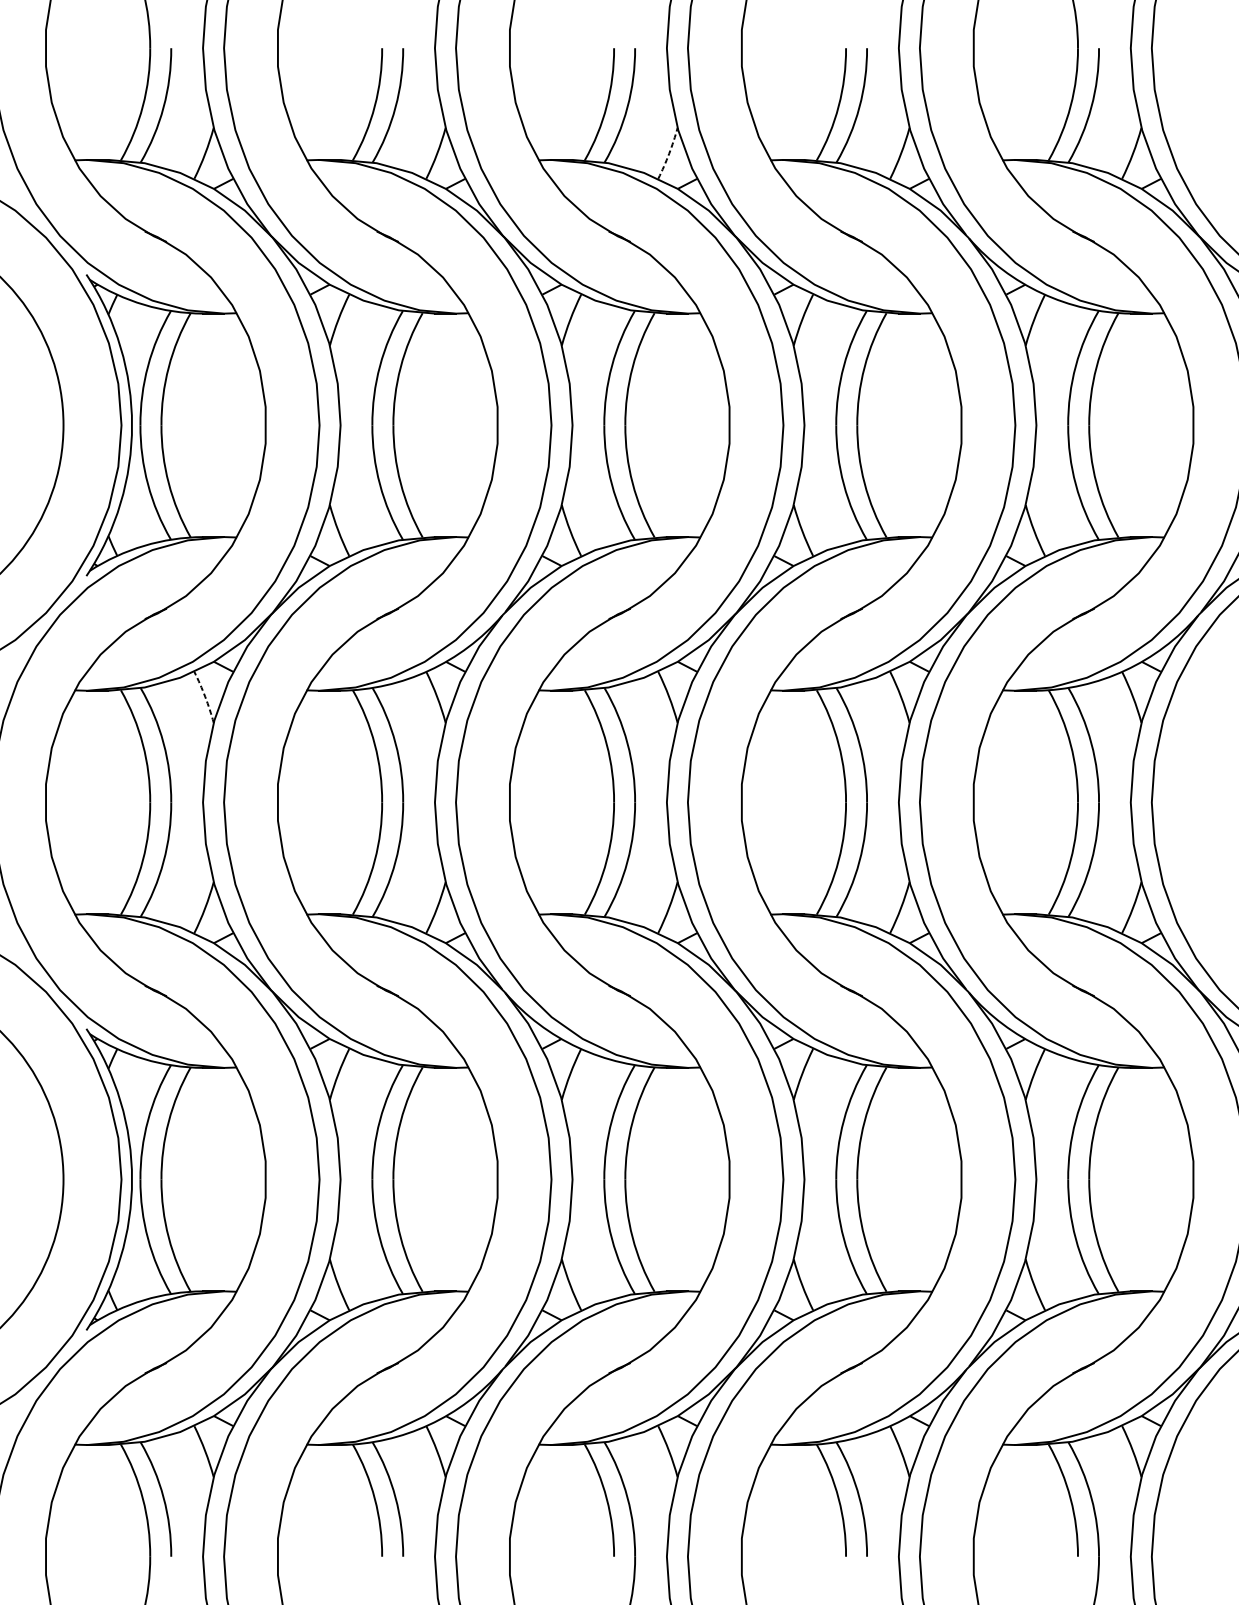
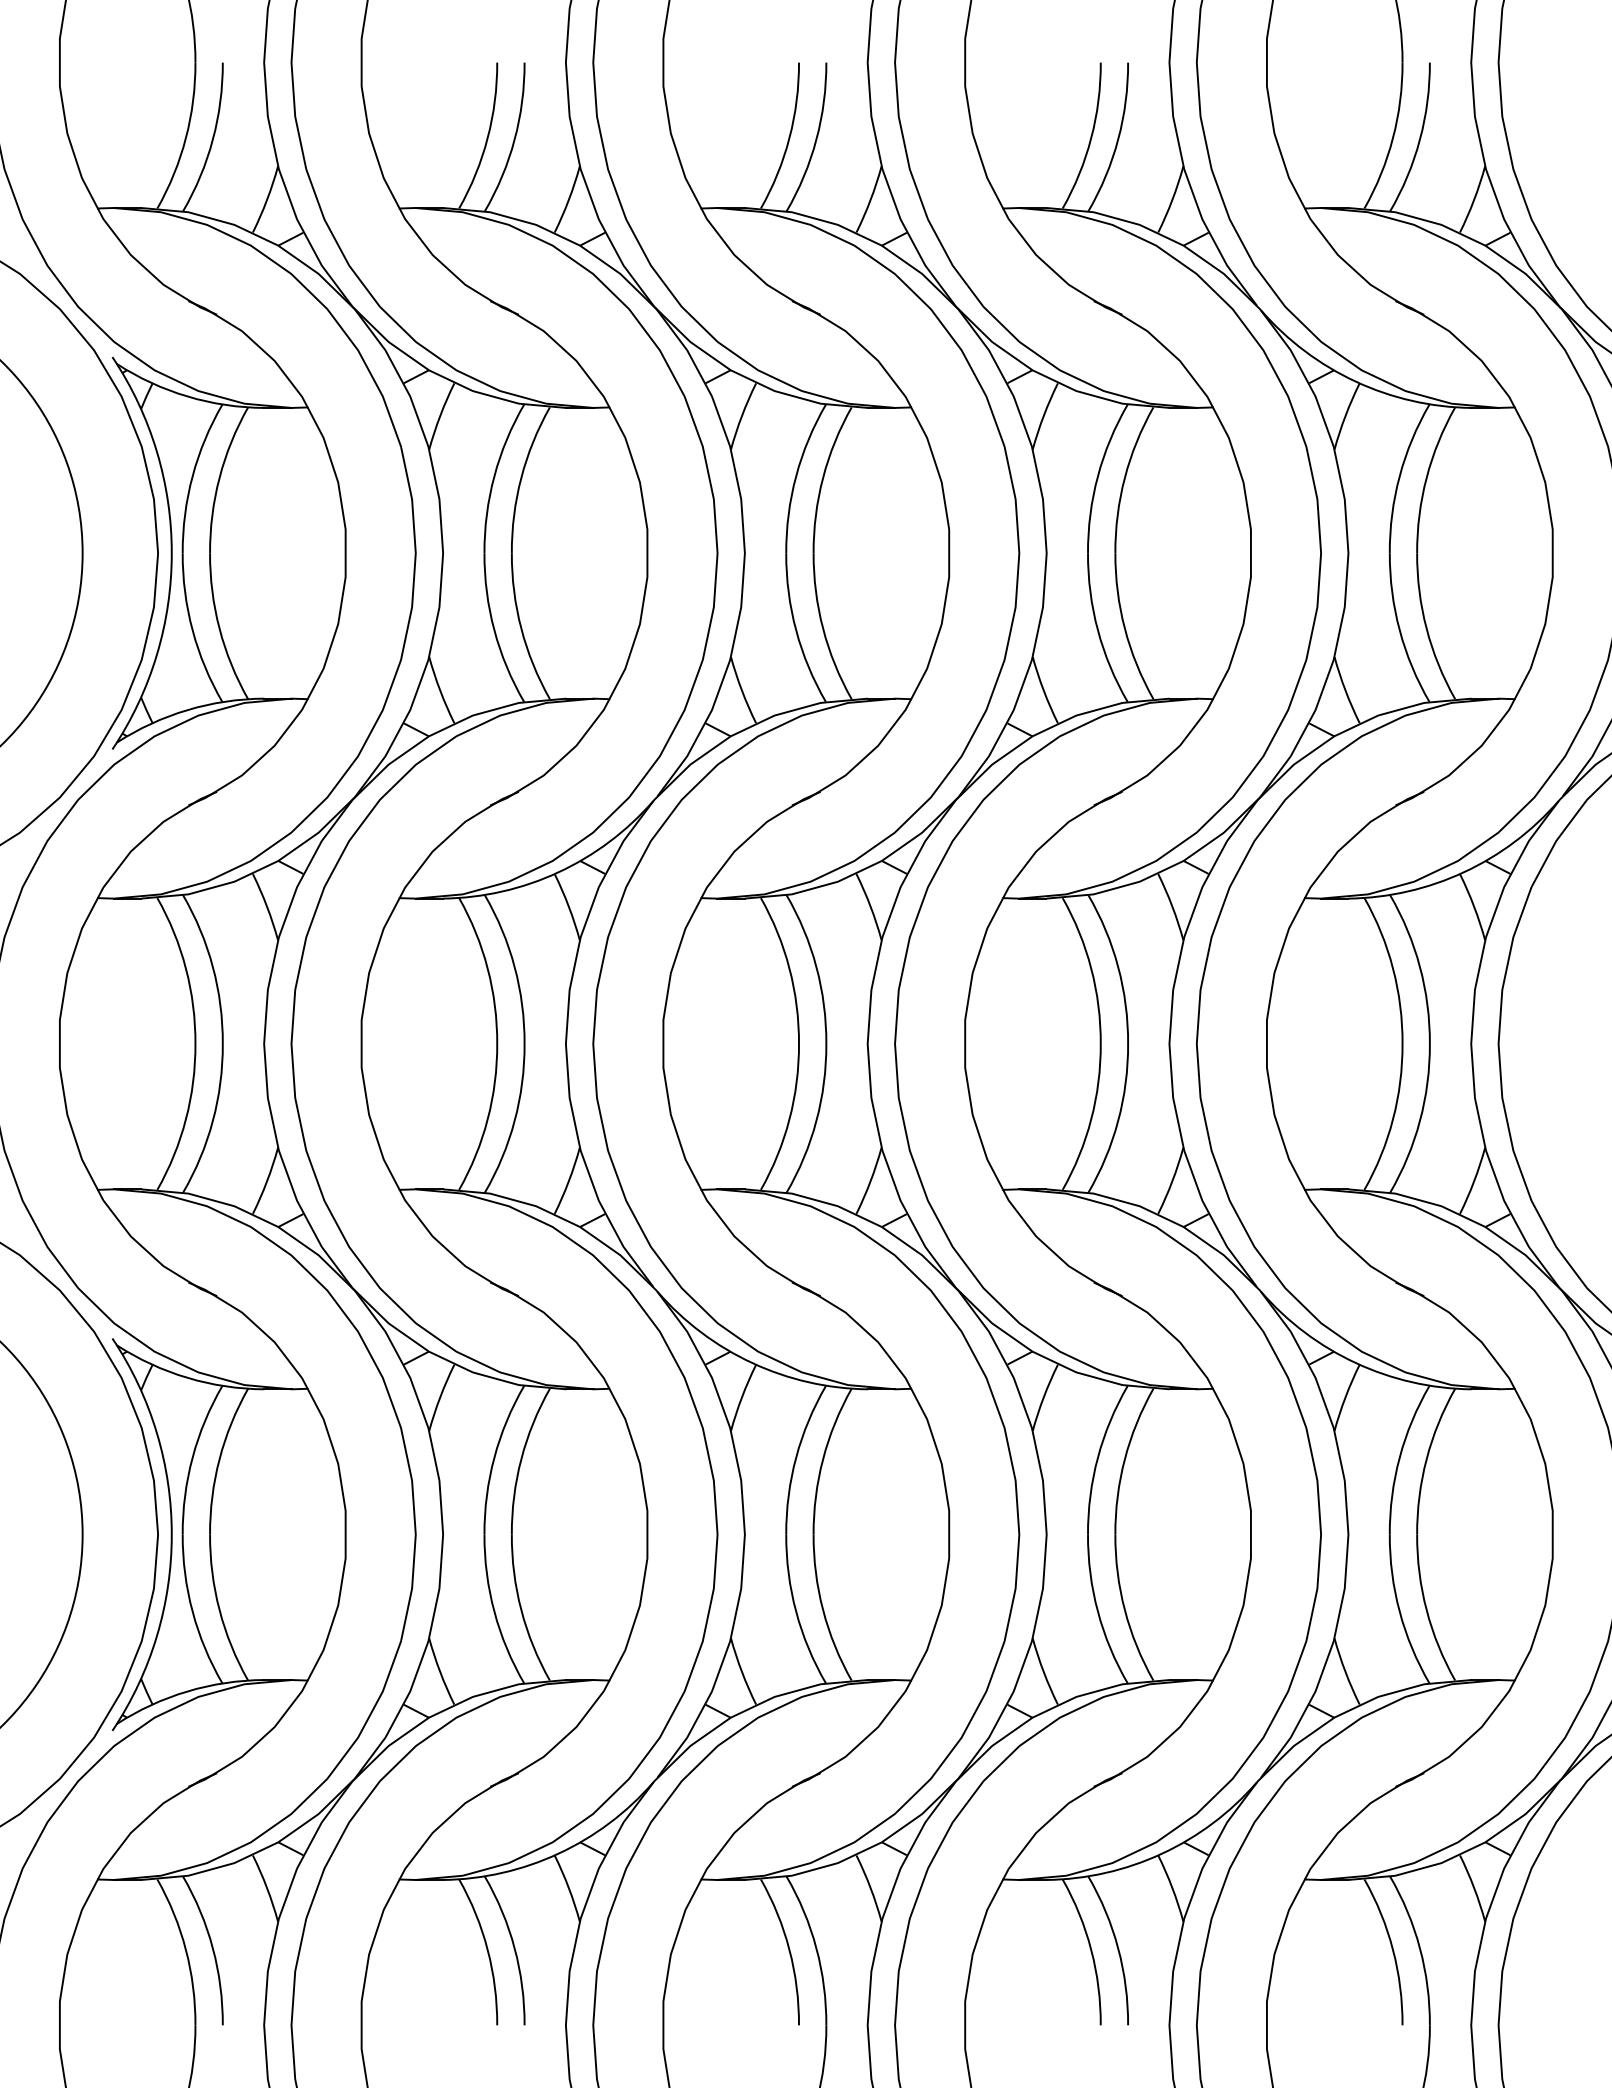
arc: (669, 154) -> (870, 200), dashed -> solid
arc: (205, 696) -> (267, 906), dashed -> solid

